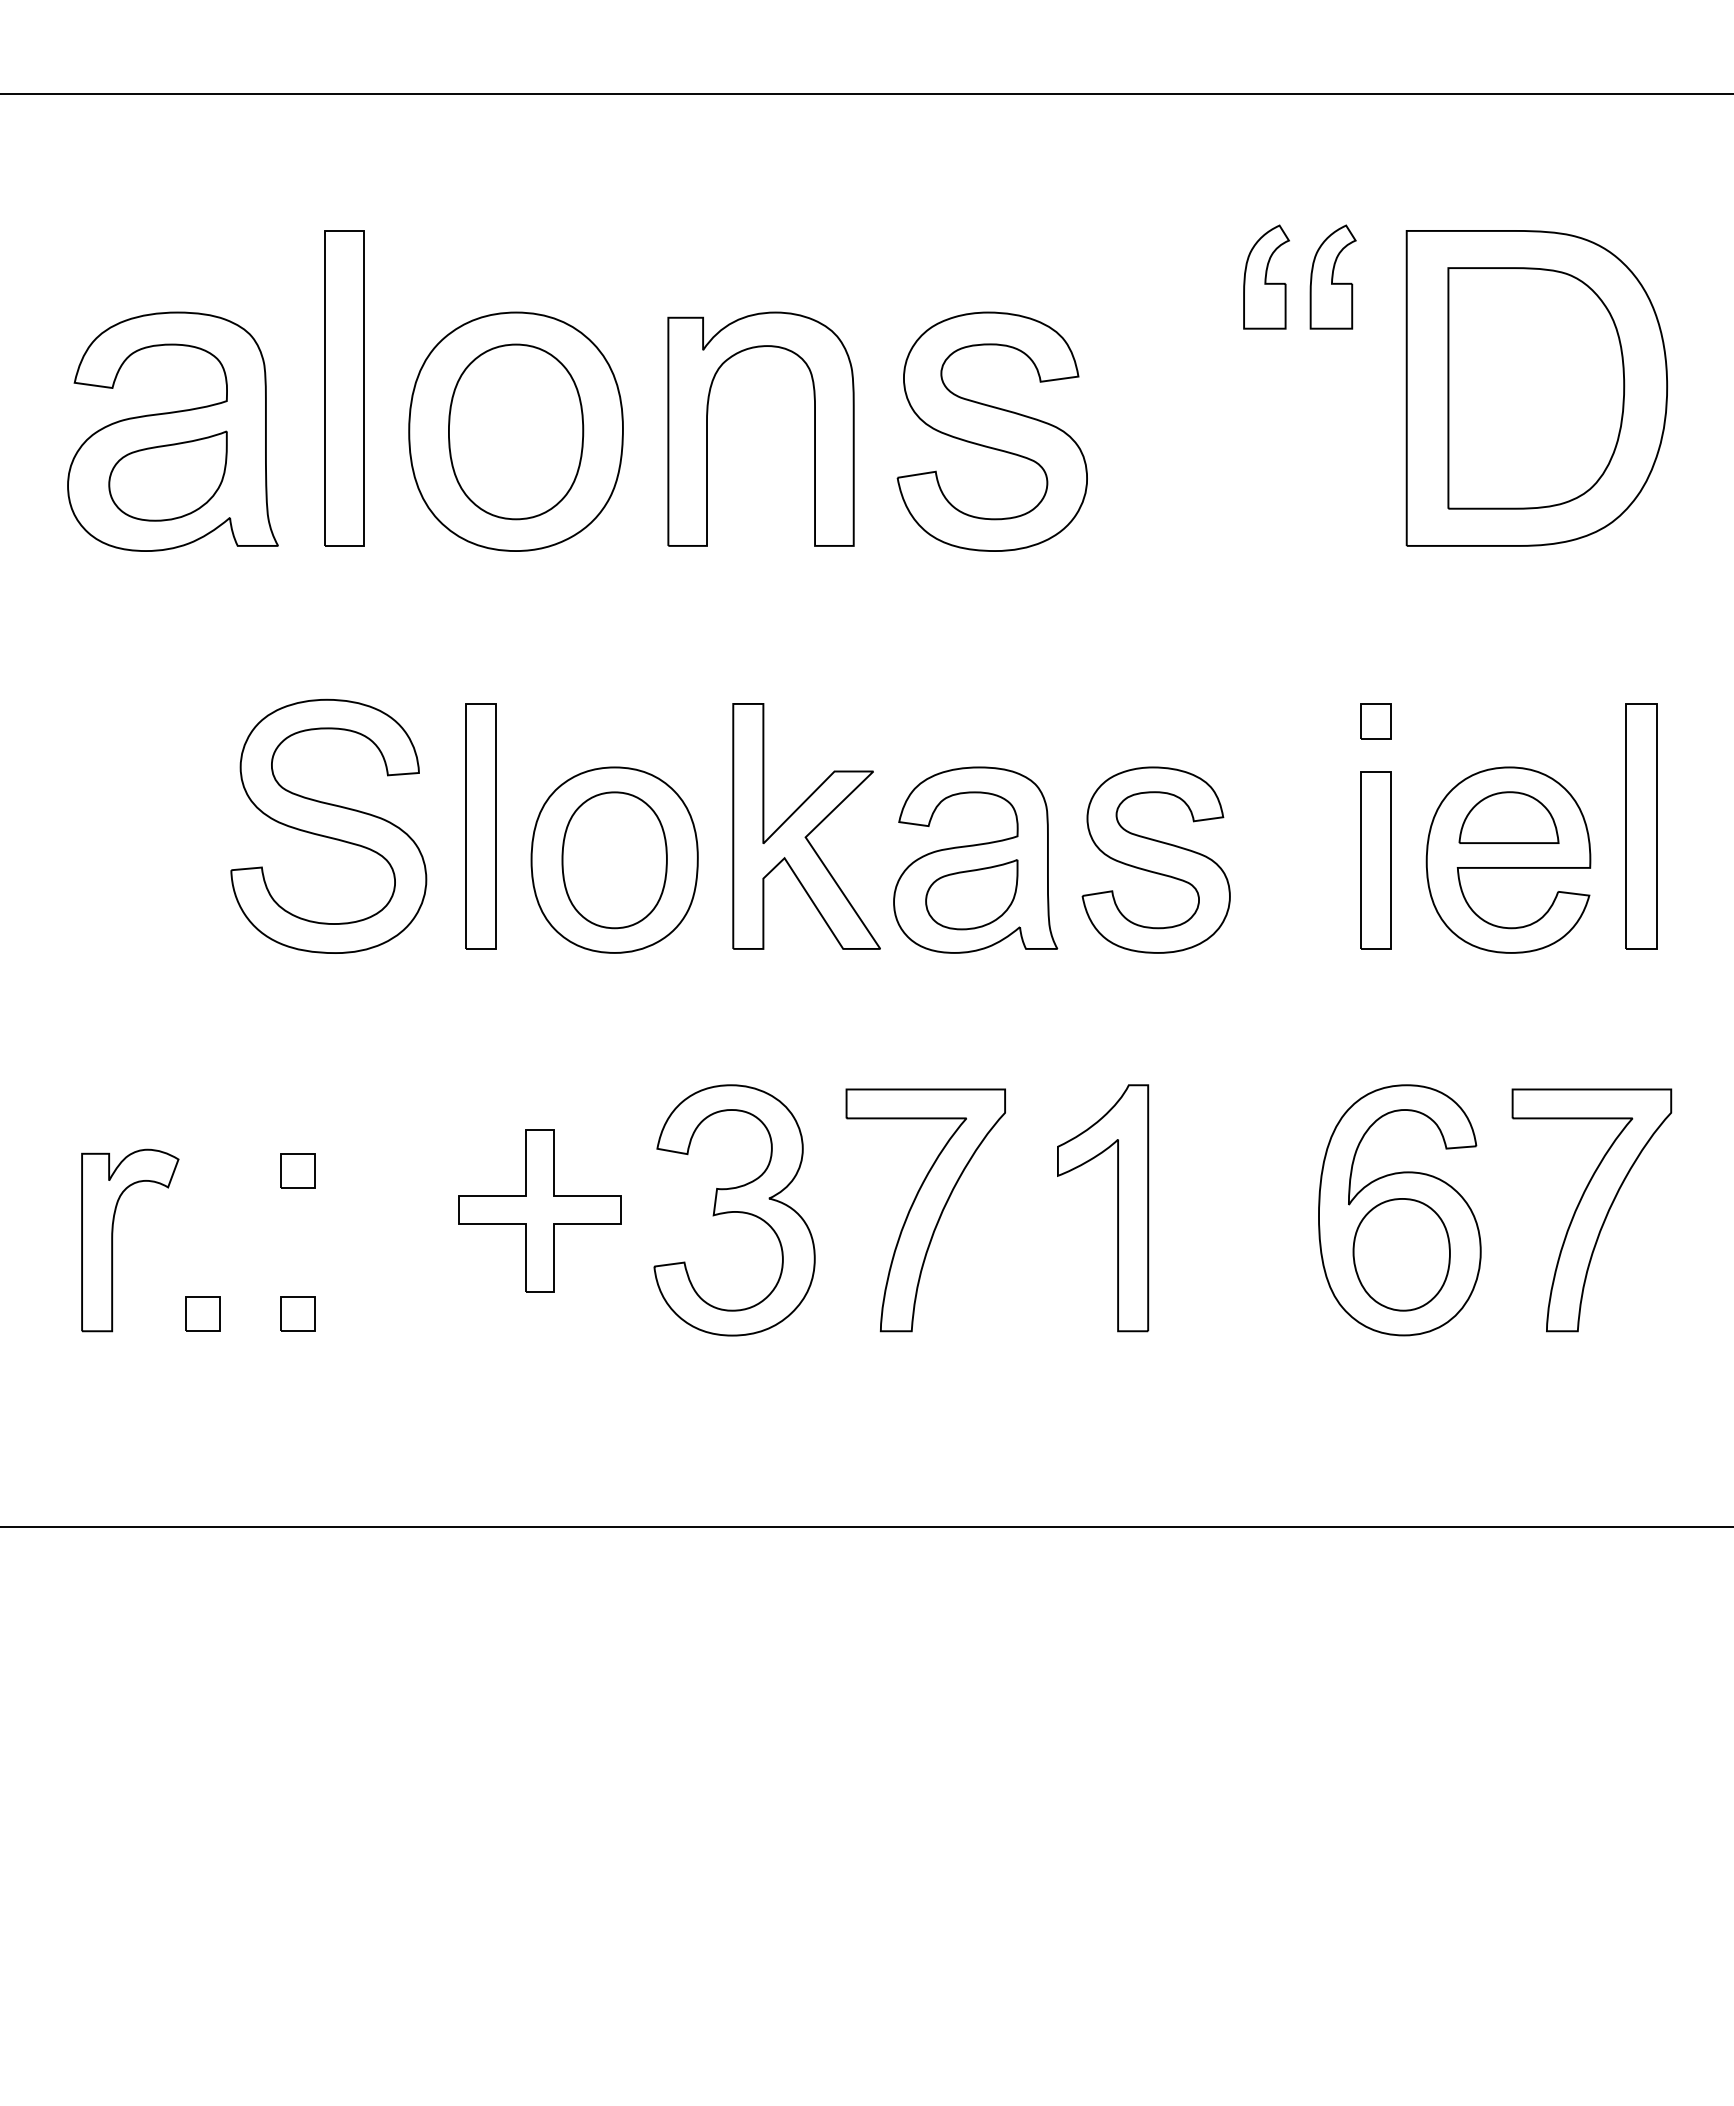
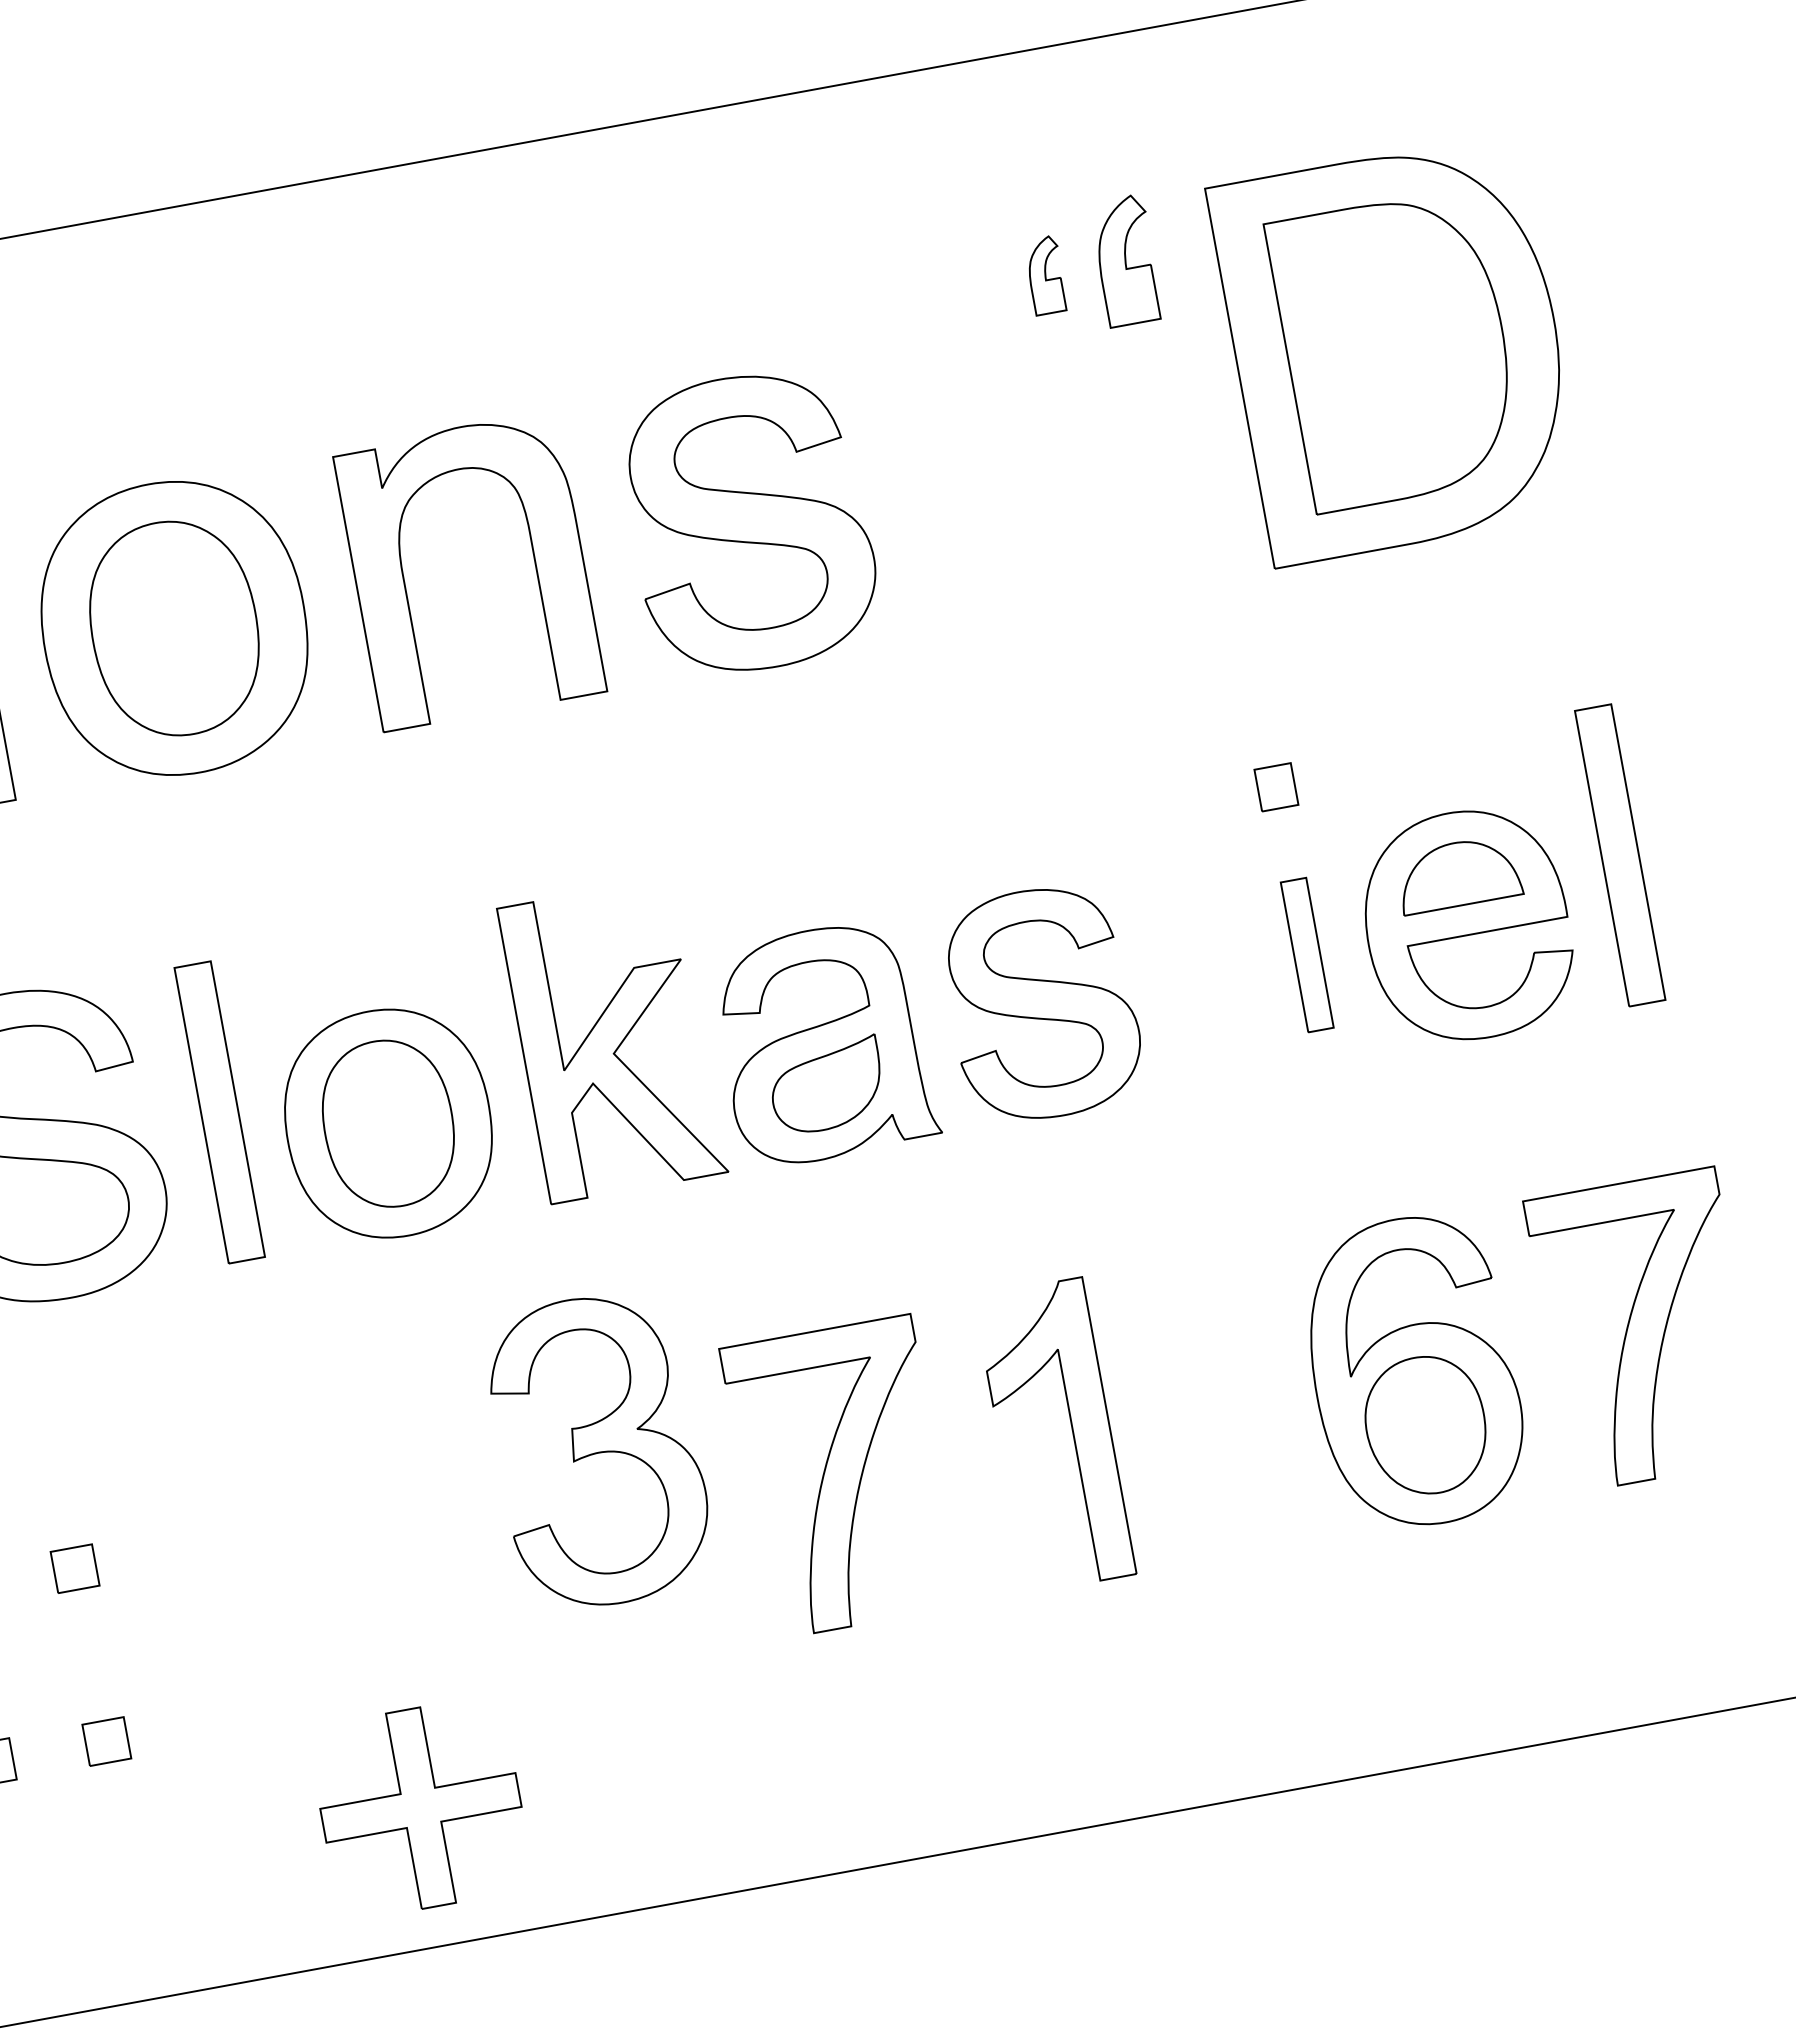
part: (1266, 276) -> (1045, 274), size x0.6
part: (1375, 860) -> (1306, 955), size x0.7
part: (539, 1210) -> (420, 1808), moved
part: (734, 1210) -> (598, 1451), moved

